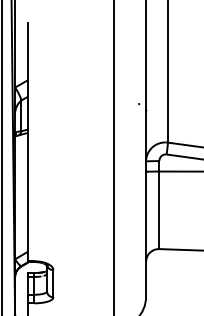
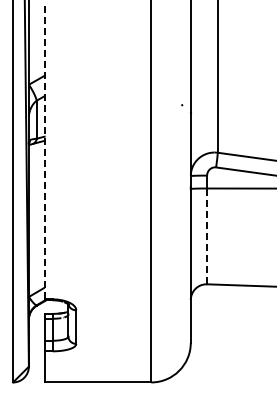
line: (27, 141) -> (44, 151), solid -> dashed
line: (159, 210) -> (207, 236), solid -> dashed

